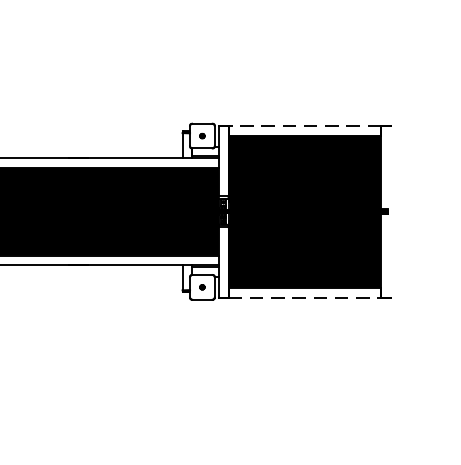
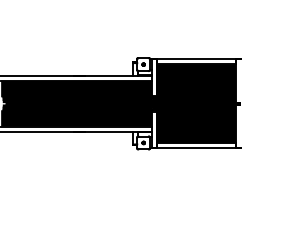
line: (300, 126) -> (194, 59), dashed -> solid
line: (306, 298) -> (197, 148), dashed -> solid

